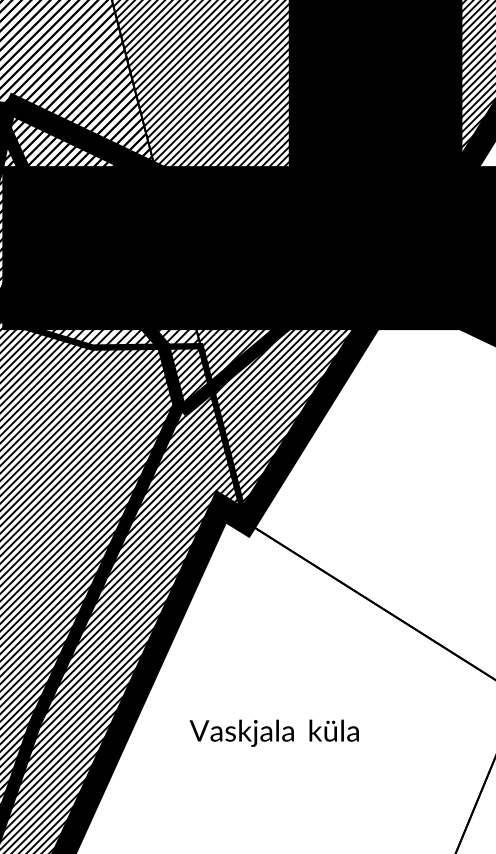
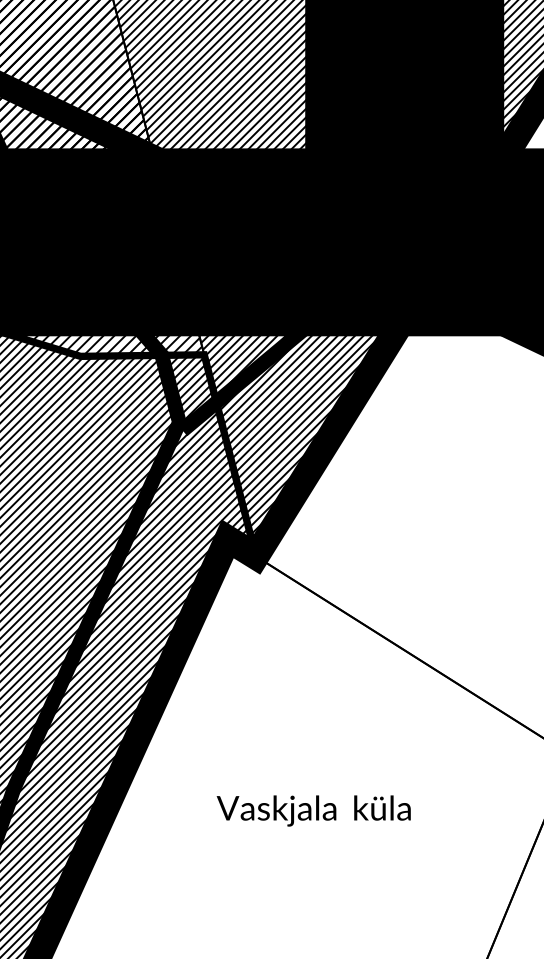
text: (273, 732) -> (312, 810), moved

